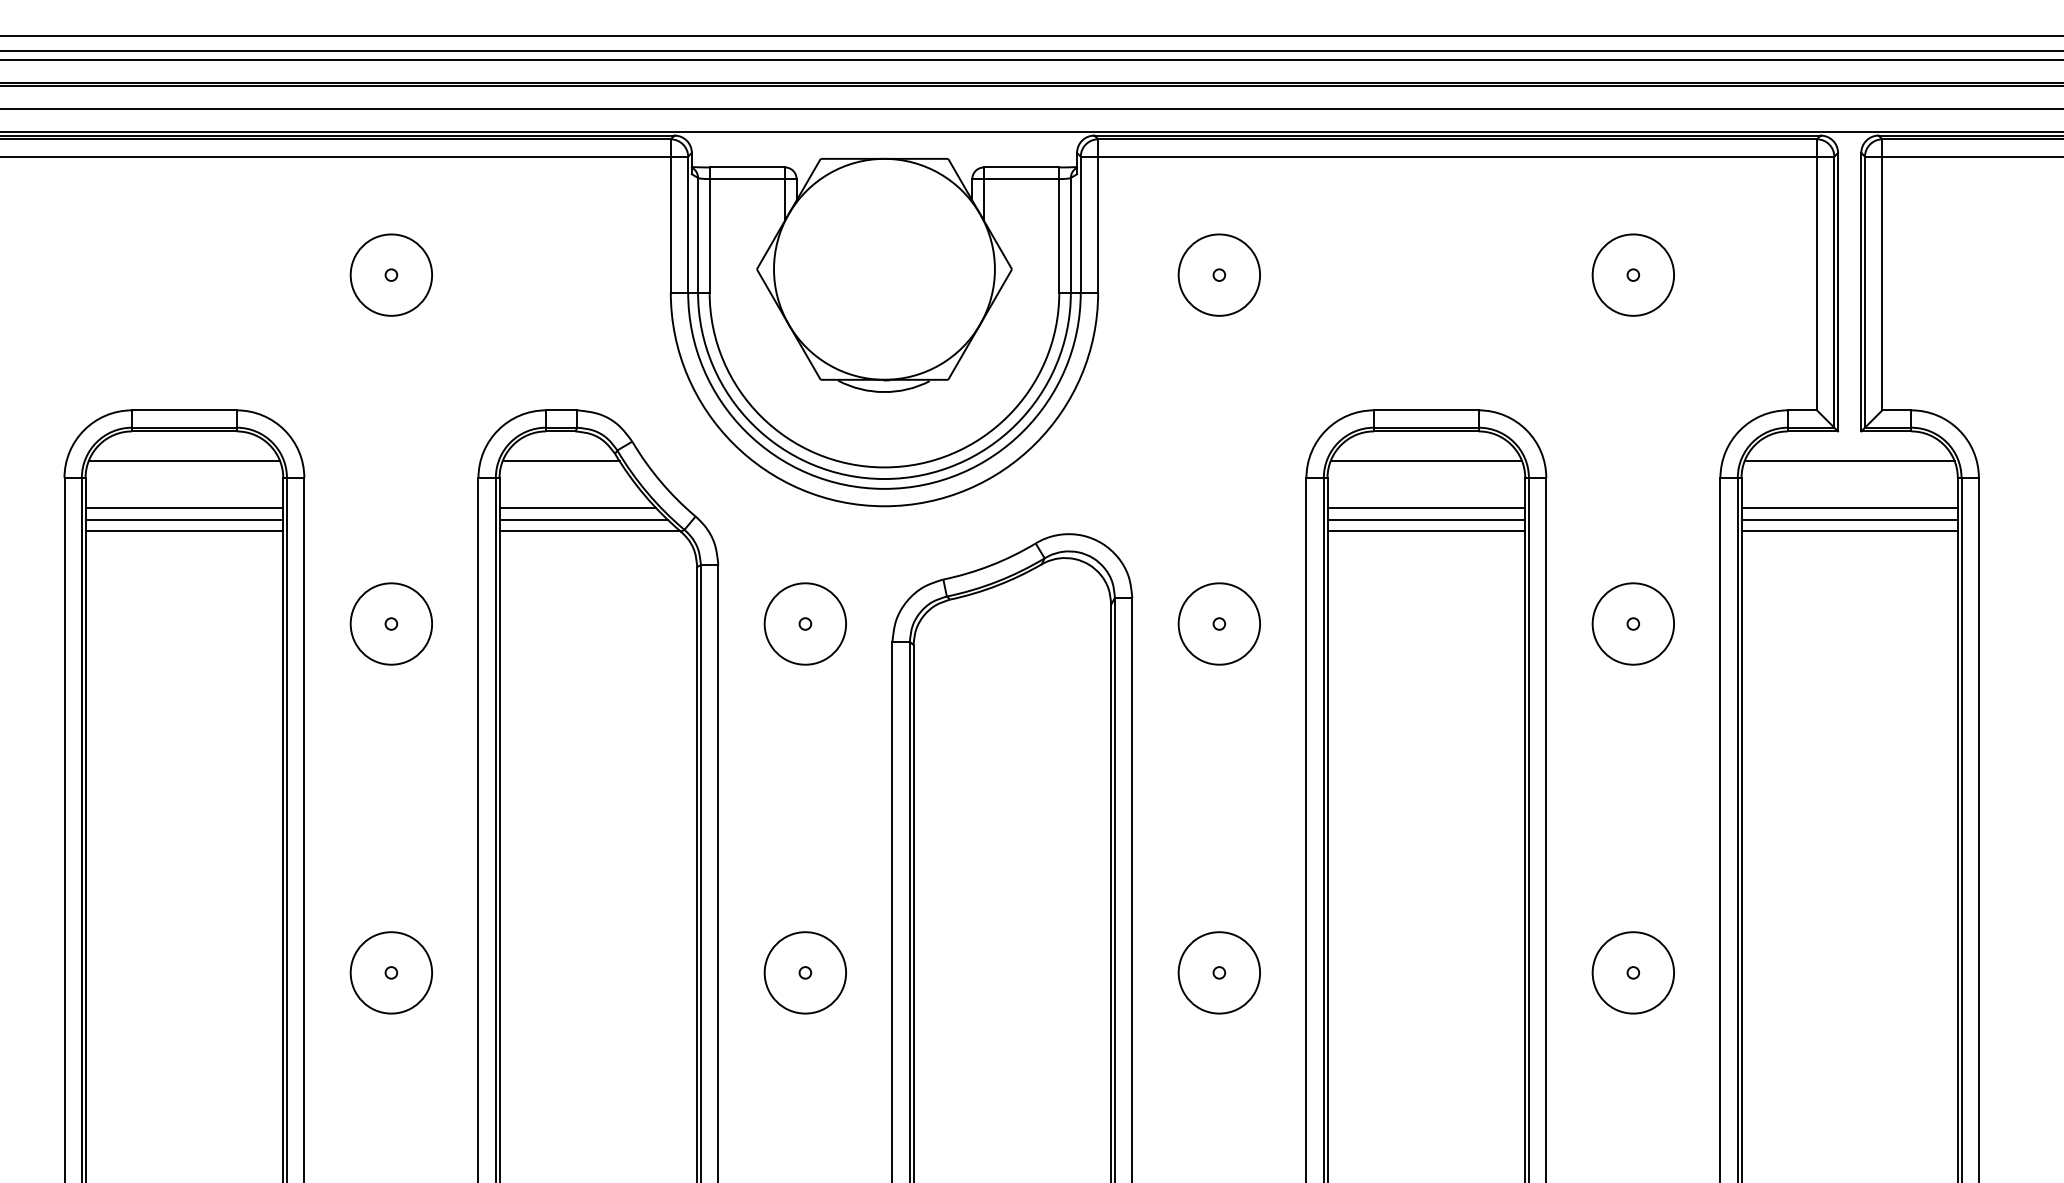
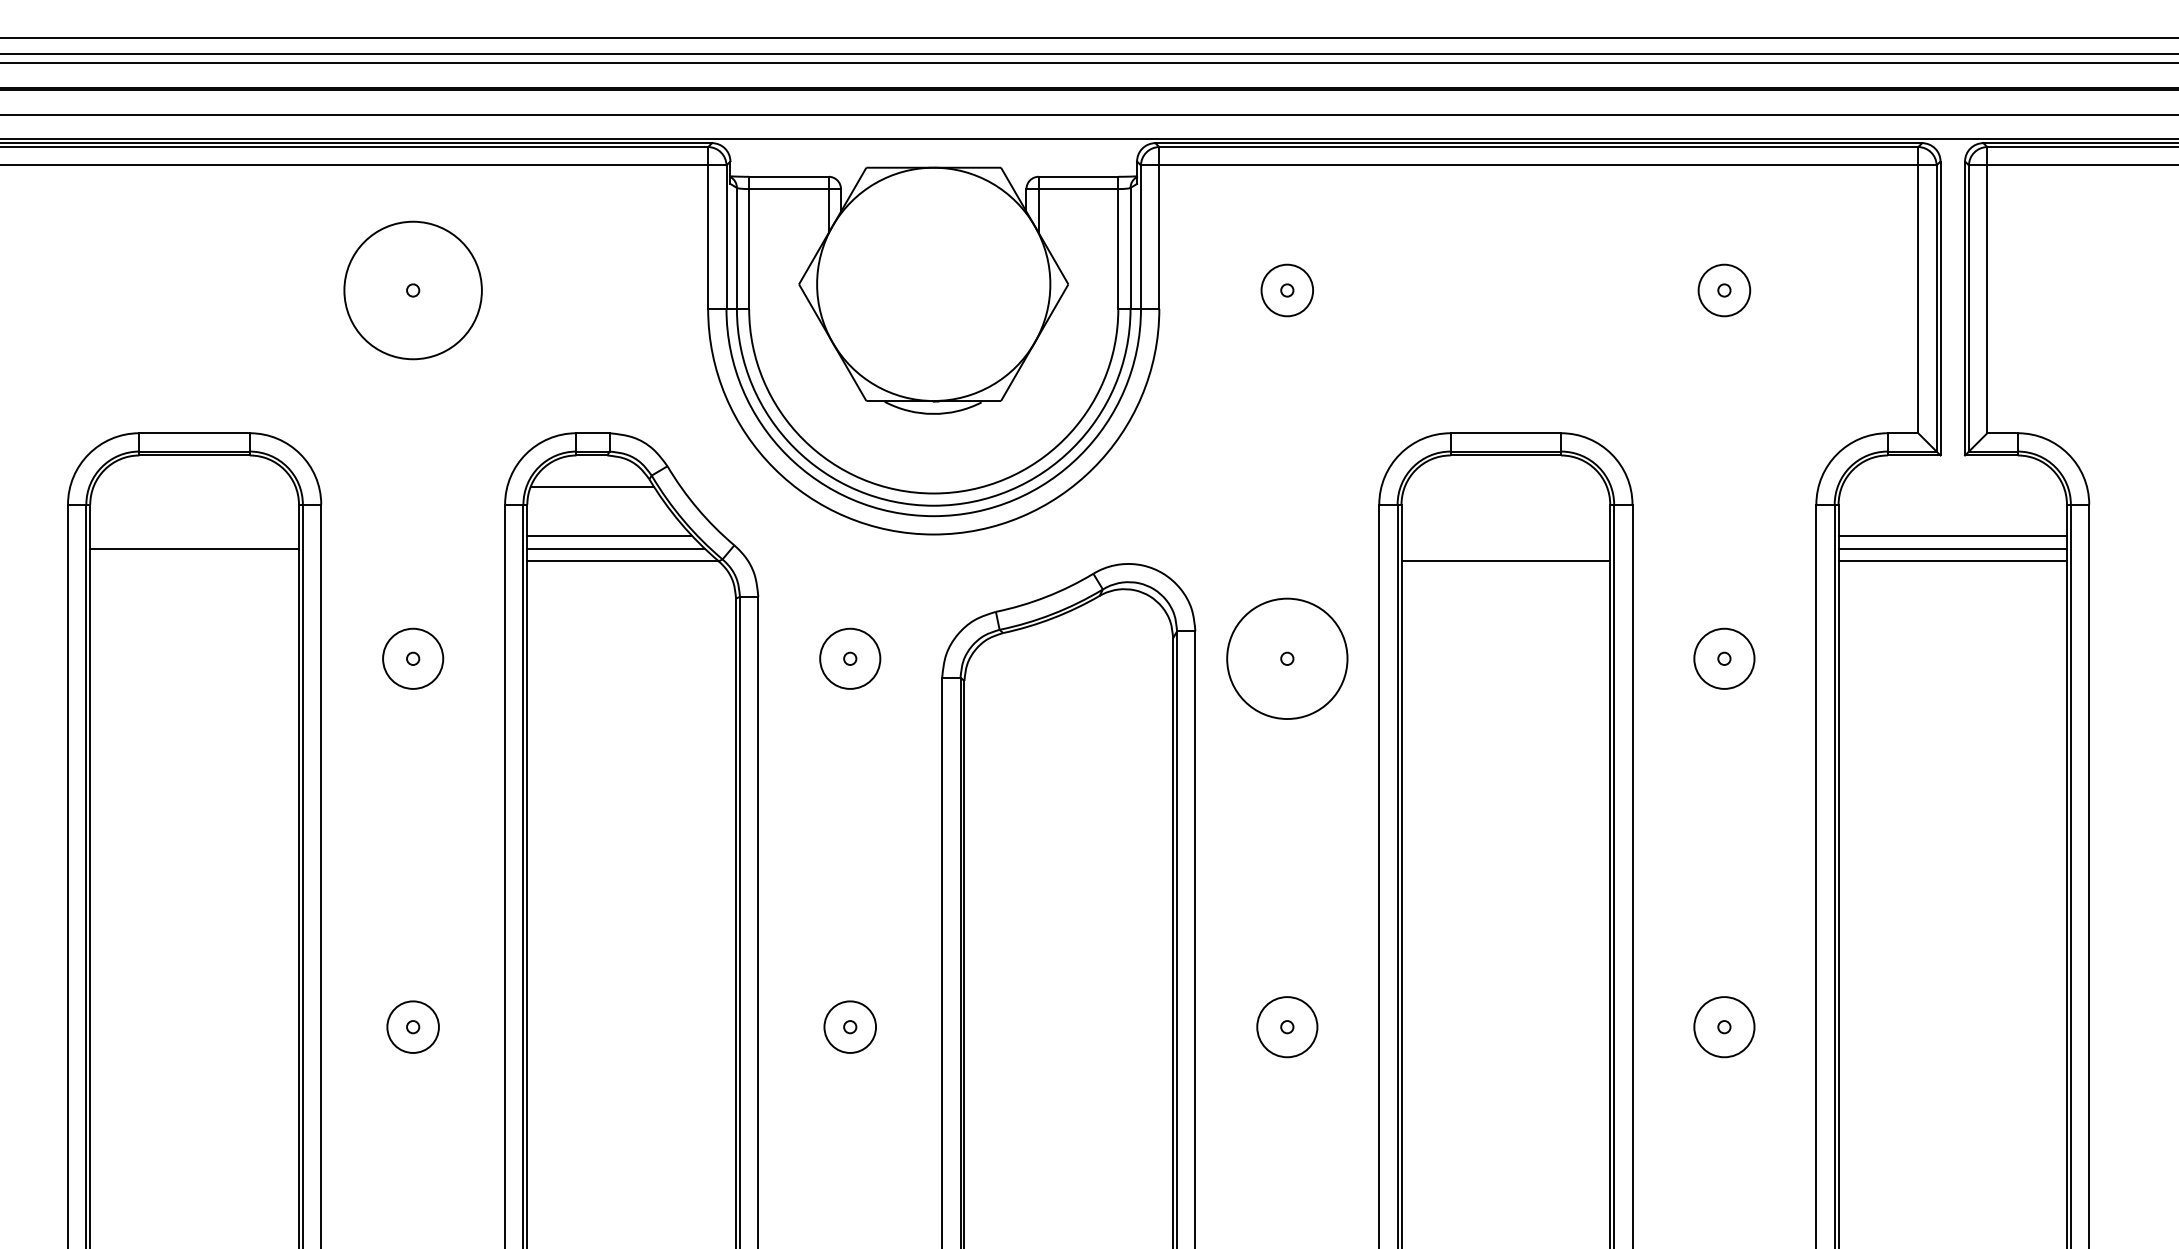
circle: (391, 274) -> (413, 289), size x1.6
circle: (1219, 274) -> (1287, 289), size x0.6
circle: (1633, 274) -> (1724, 289), size x0.6
line: (184, 461) -> (194, 487), removed
line: (1426, 461) -> (1506, 487), removed
line: (1849, 461) -> (1952, 487), removed
line: (184, 507) -> (194, 535), removed
line: (1426, 507) -> (1506, 535), removed
line: (1426, 520) -> (1506, 549), removed
line: (184, 531) -> (194, 561), removed
circle: (391, 623) -> (413, 658), size x0.7
circle: (805, 623) -> (850, 658), size x0.7
circle: (1219, 623) -> (1287, 658), size x1.4
circle: (1633, 623) -> (1724, 658), size x0.7
circle: (391, 972) -> (413, 1026), size x0.6
circle: (805, 972) -> (850, 1026), size x0.6
circle: (1219, 972) -> (1287, 1026), size x0.7
circle: (1633, 972) -> (1724, 1026), size x0.7

